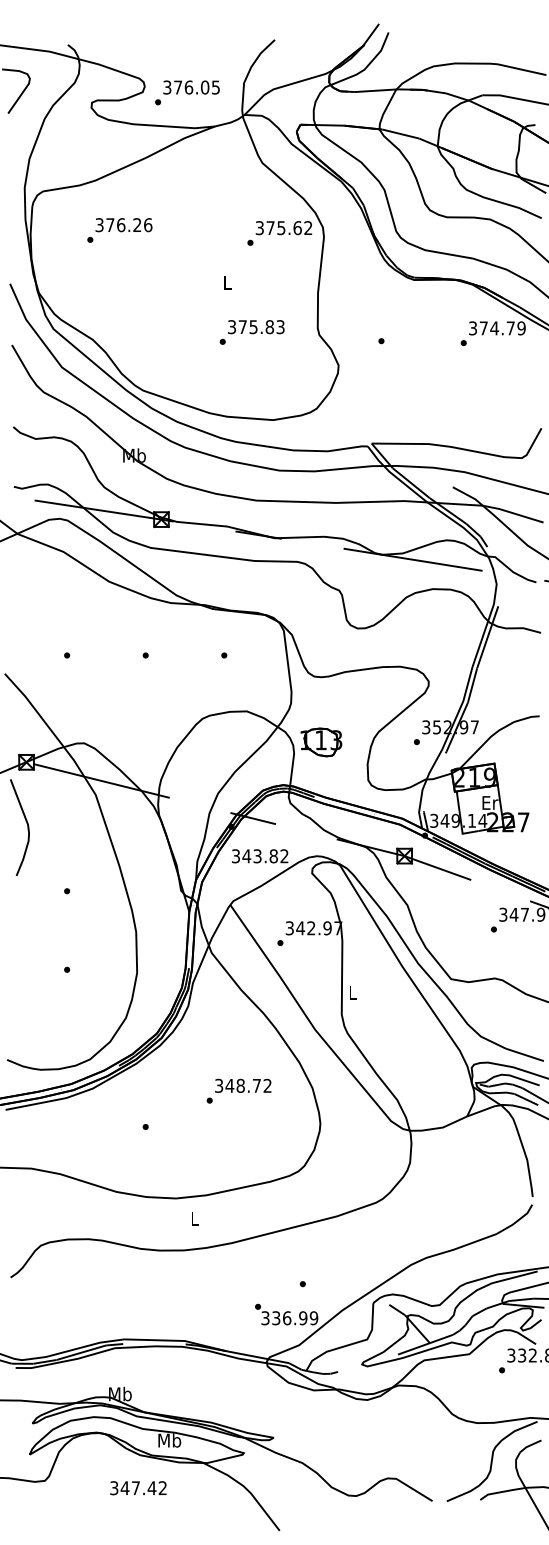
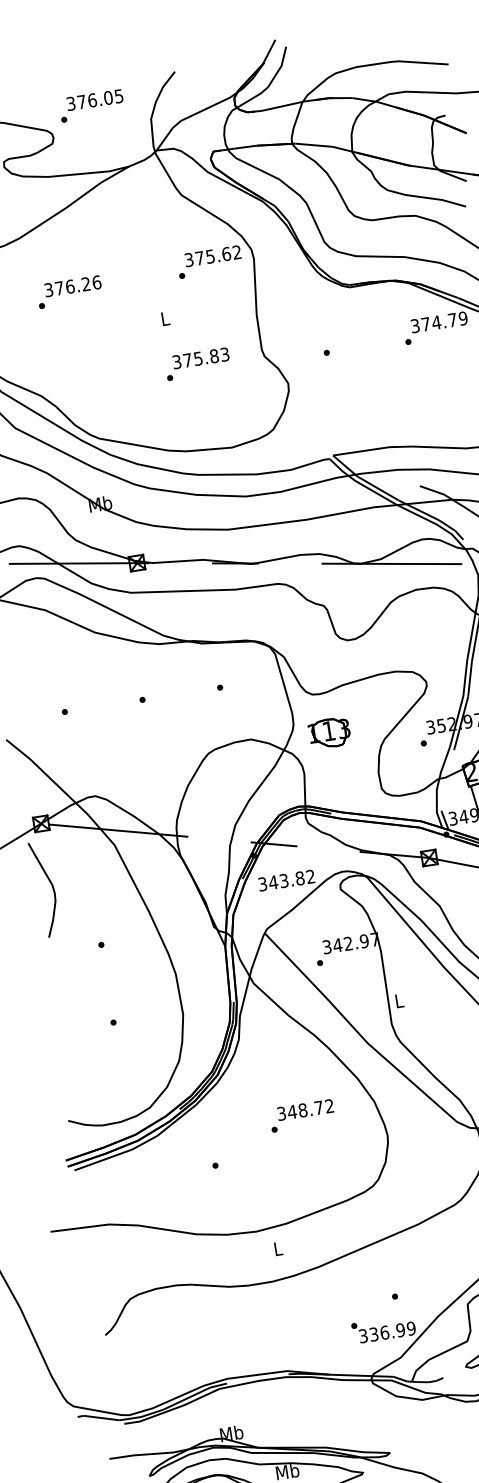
text: (187, 92) -> (91, 105), moved
text: (119, 230) -> (69, 292), moved
part: (321, 742) -> (329, 733), moved

